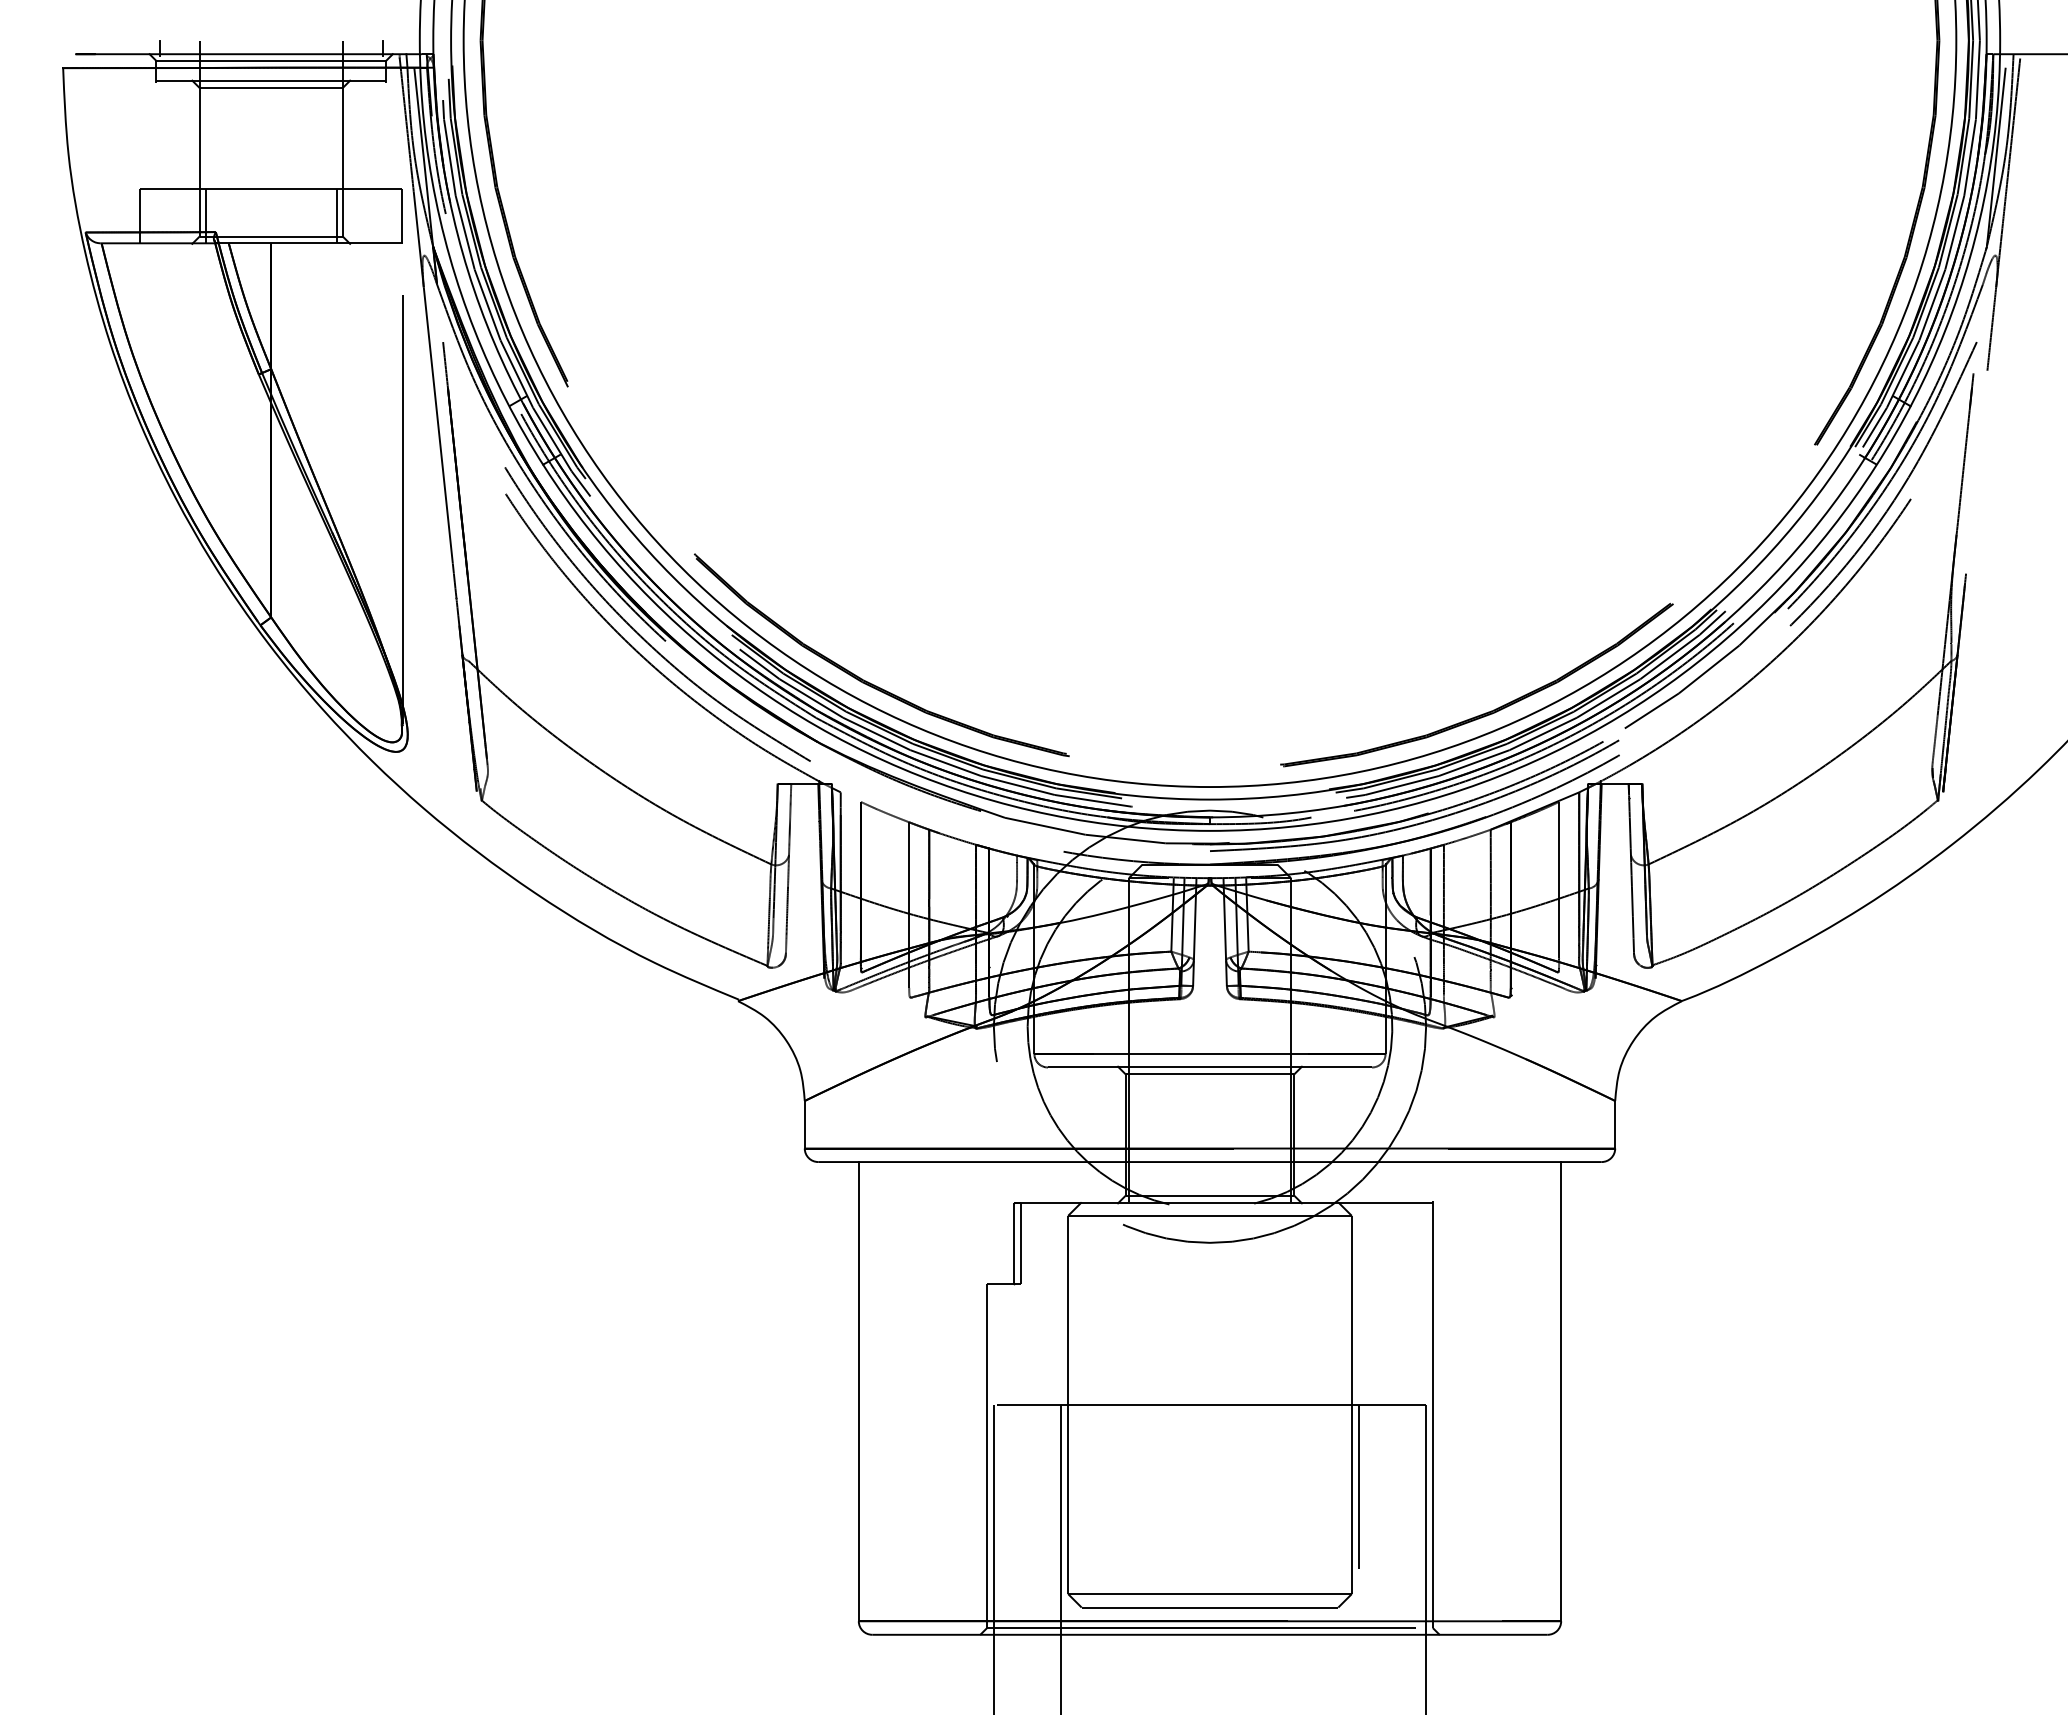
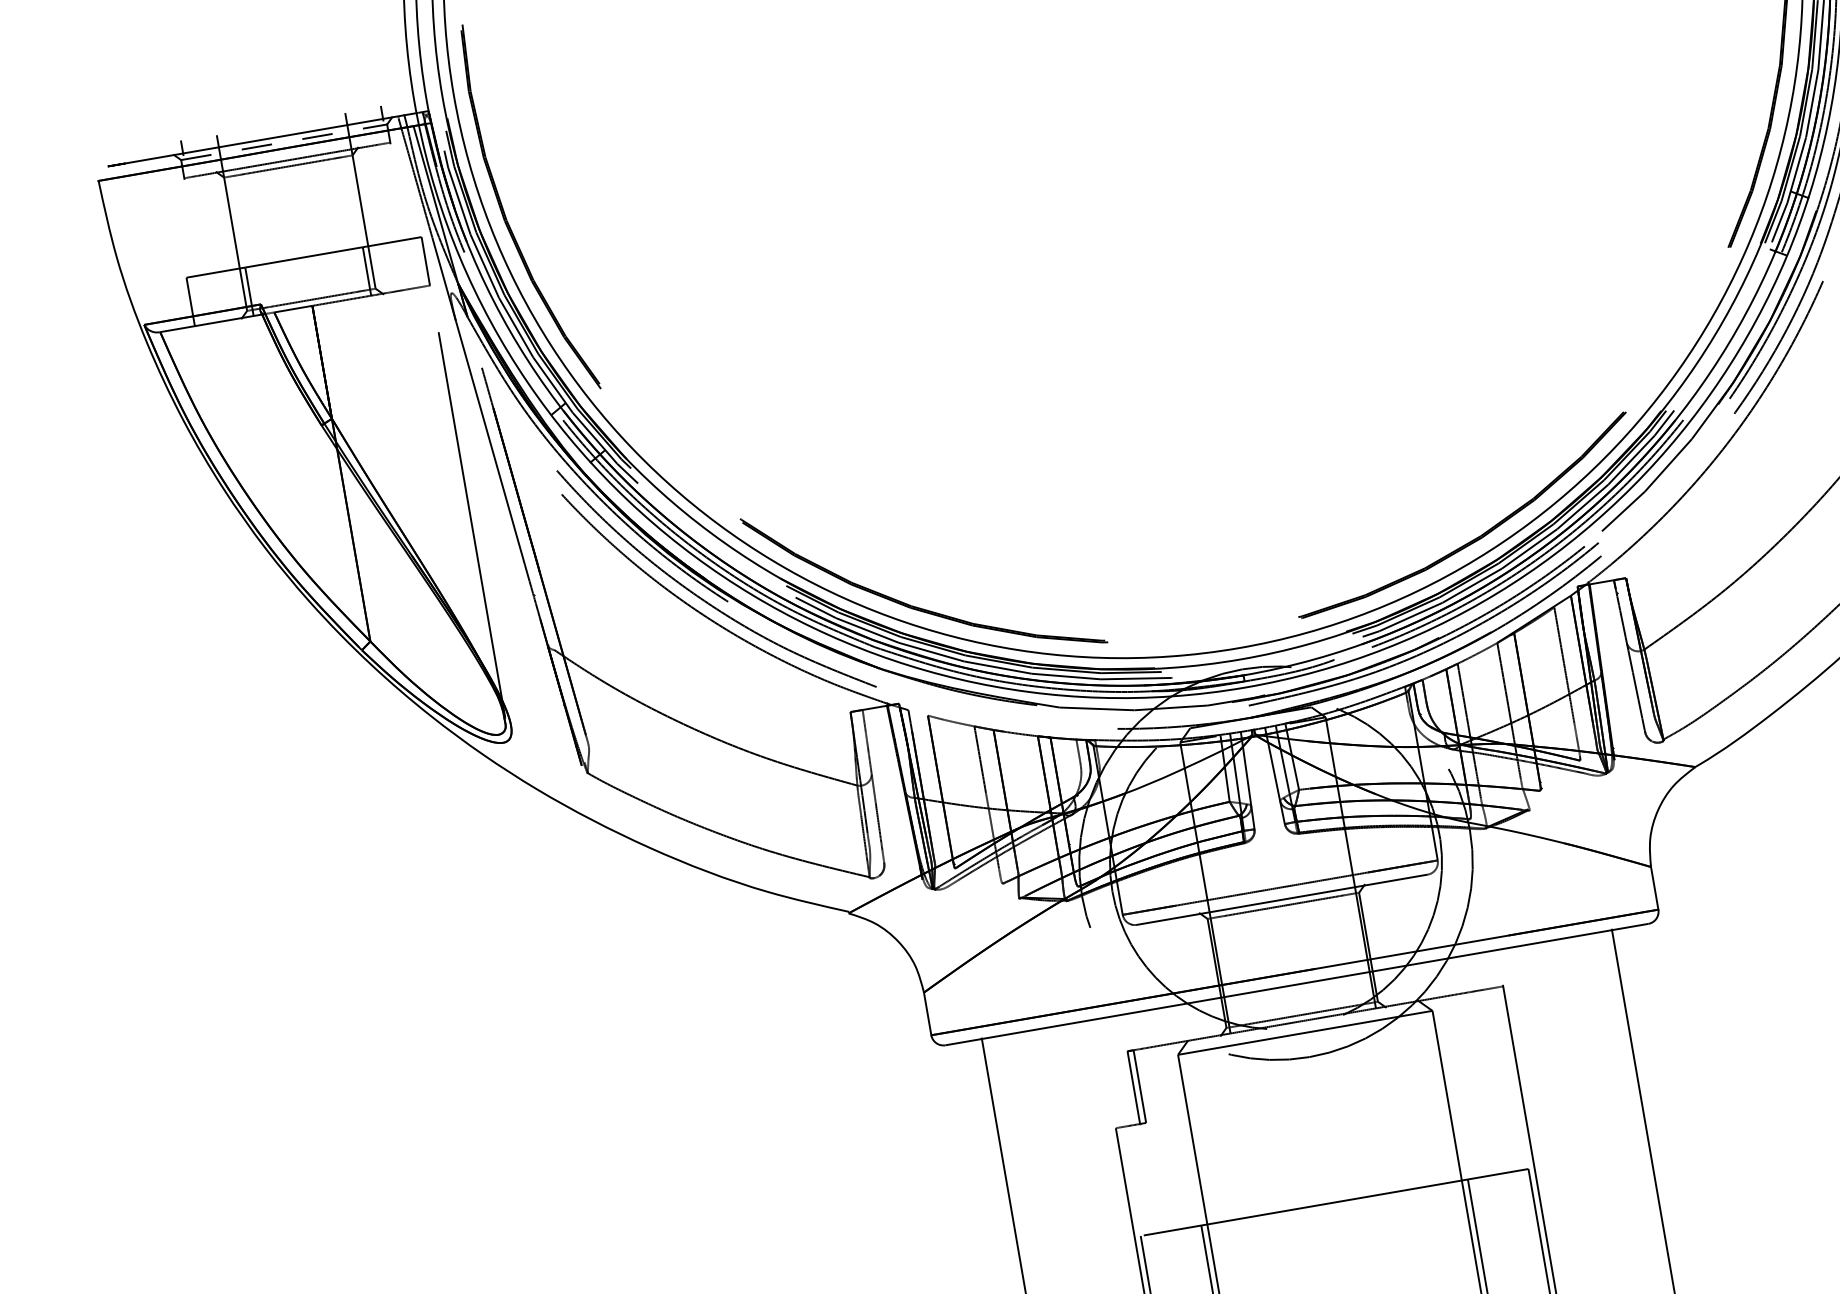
line: (271, 60) -> (284, 141), solid -> dashed

